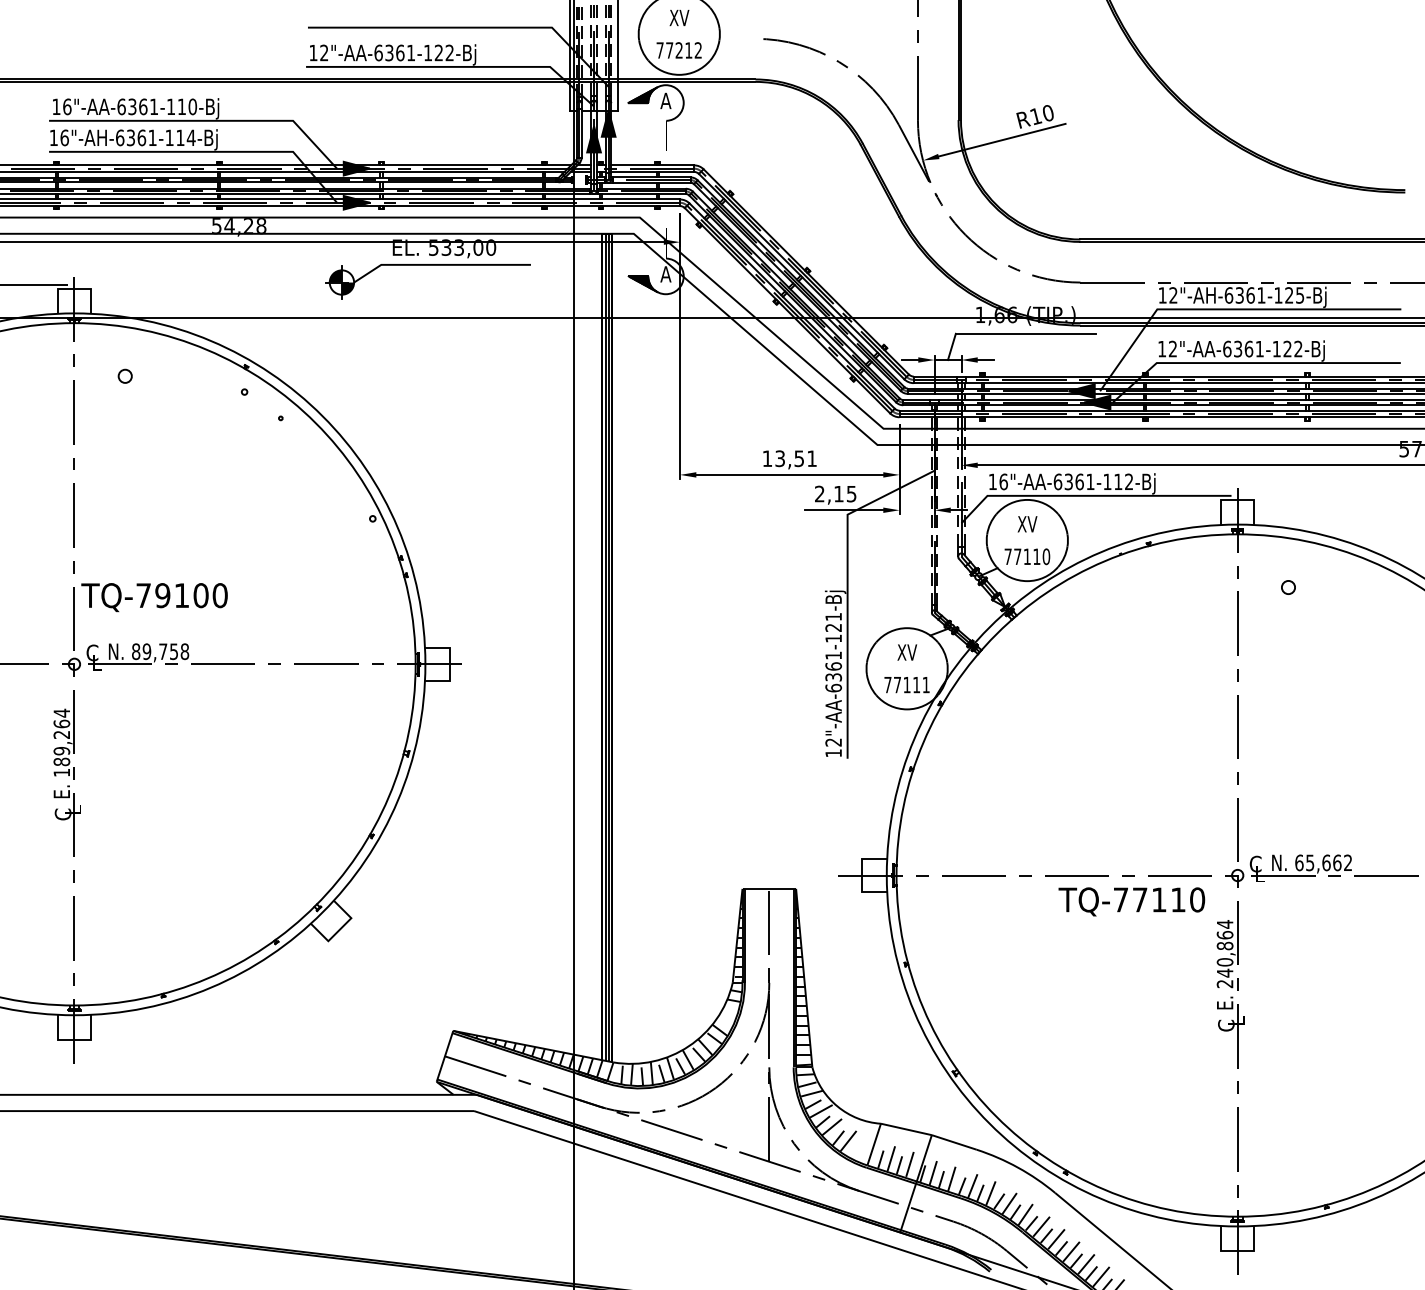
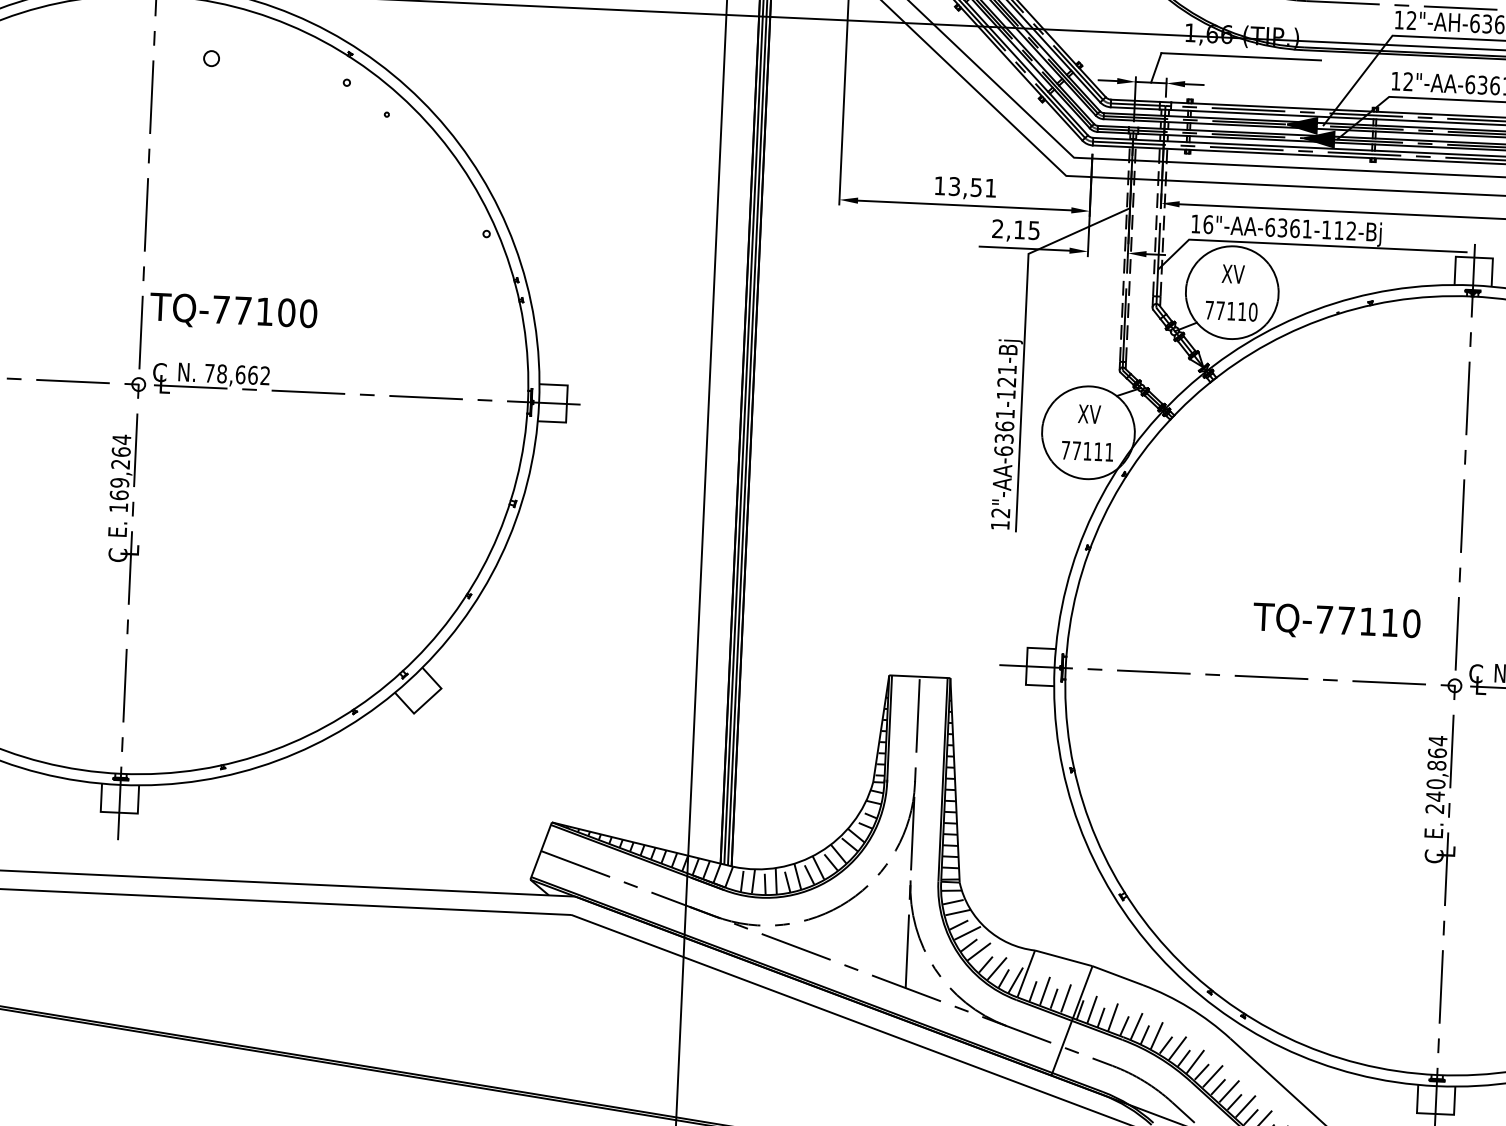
text: (162, 595) -> (242, 310), TQ-79100 -> TQ-77100
text: (160, 651) -> (237, 374), 89,758 -> 78,662
text: (61, 761) -> (118, 494), 189,264 -> 169,264
text: (1131, 901) -> (1336, 622), moved
hatch: (729, 1016) -> (867, 820), added
hatch: (860, 1150) -> (1010, 979), added

